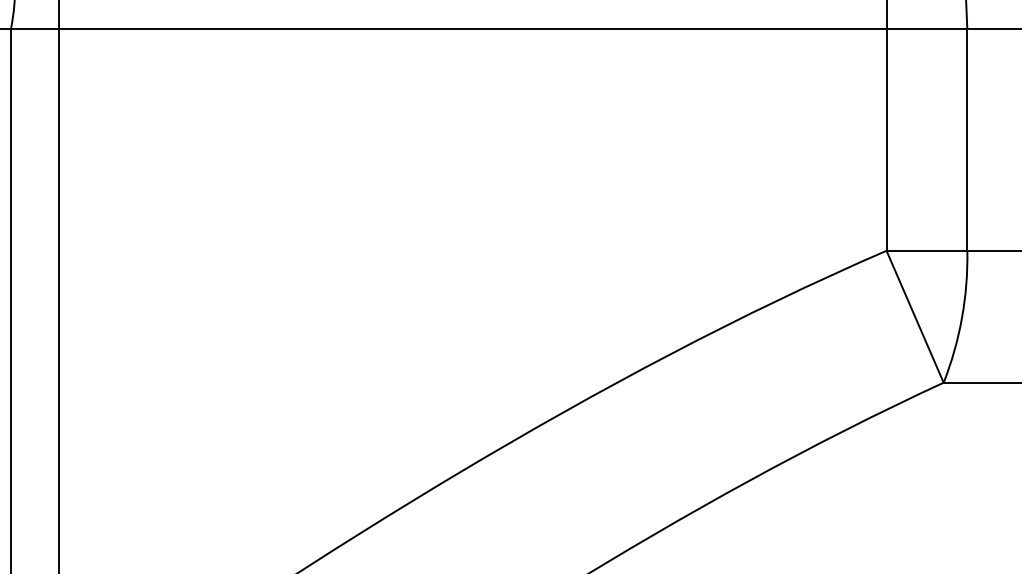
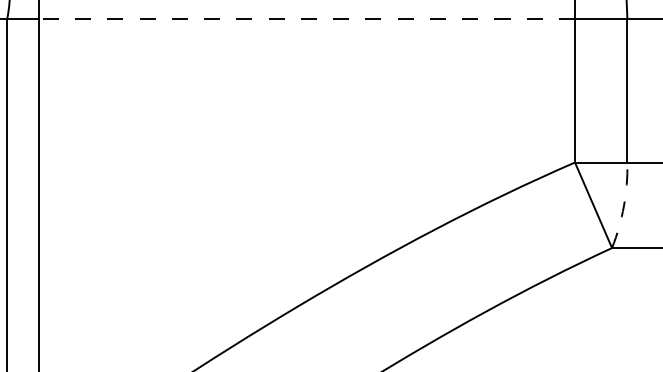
line: (472, 28) -> (306, 18), solid -> dashed
arc: (961, 318) -> (623, 206), solid -> dashed

